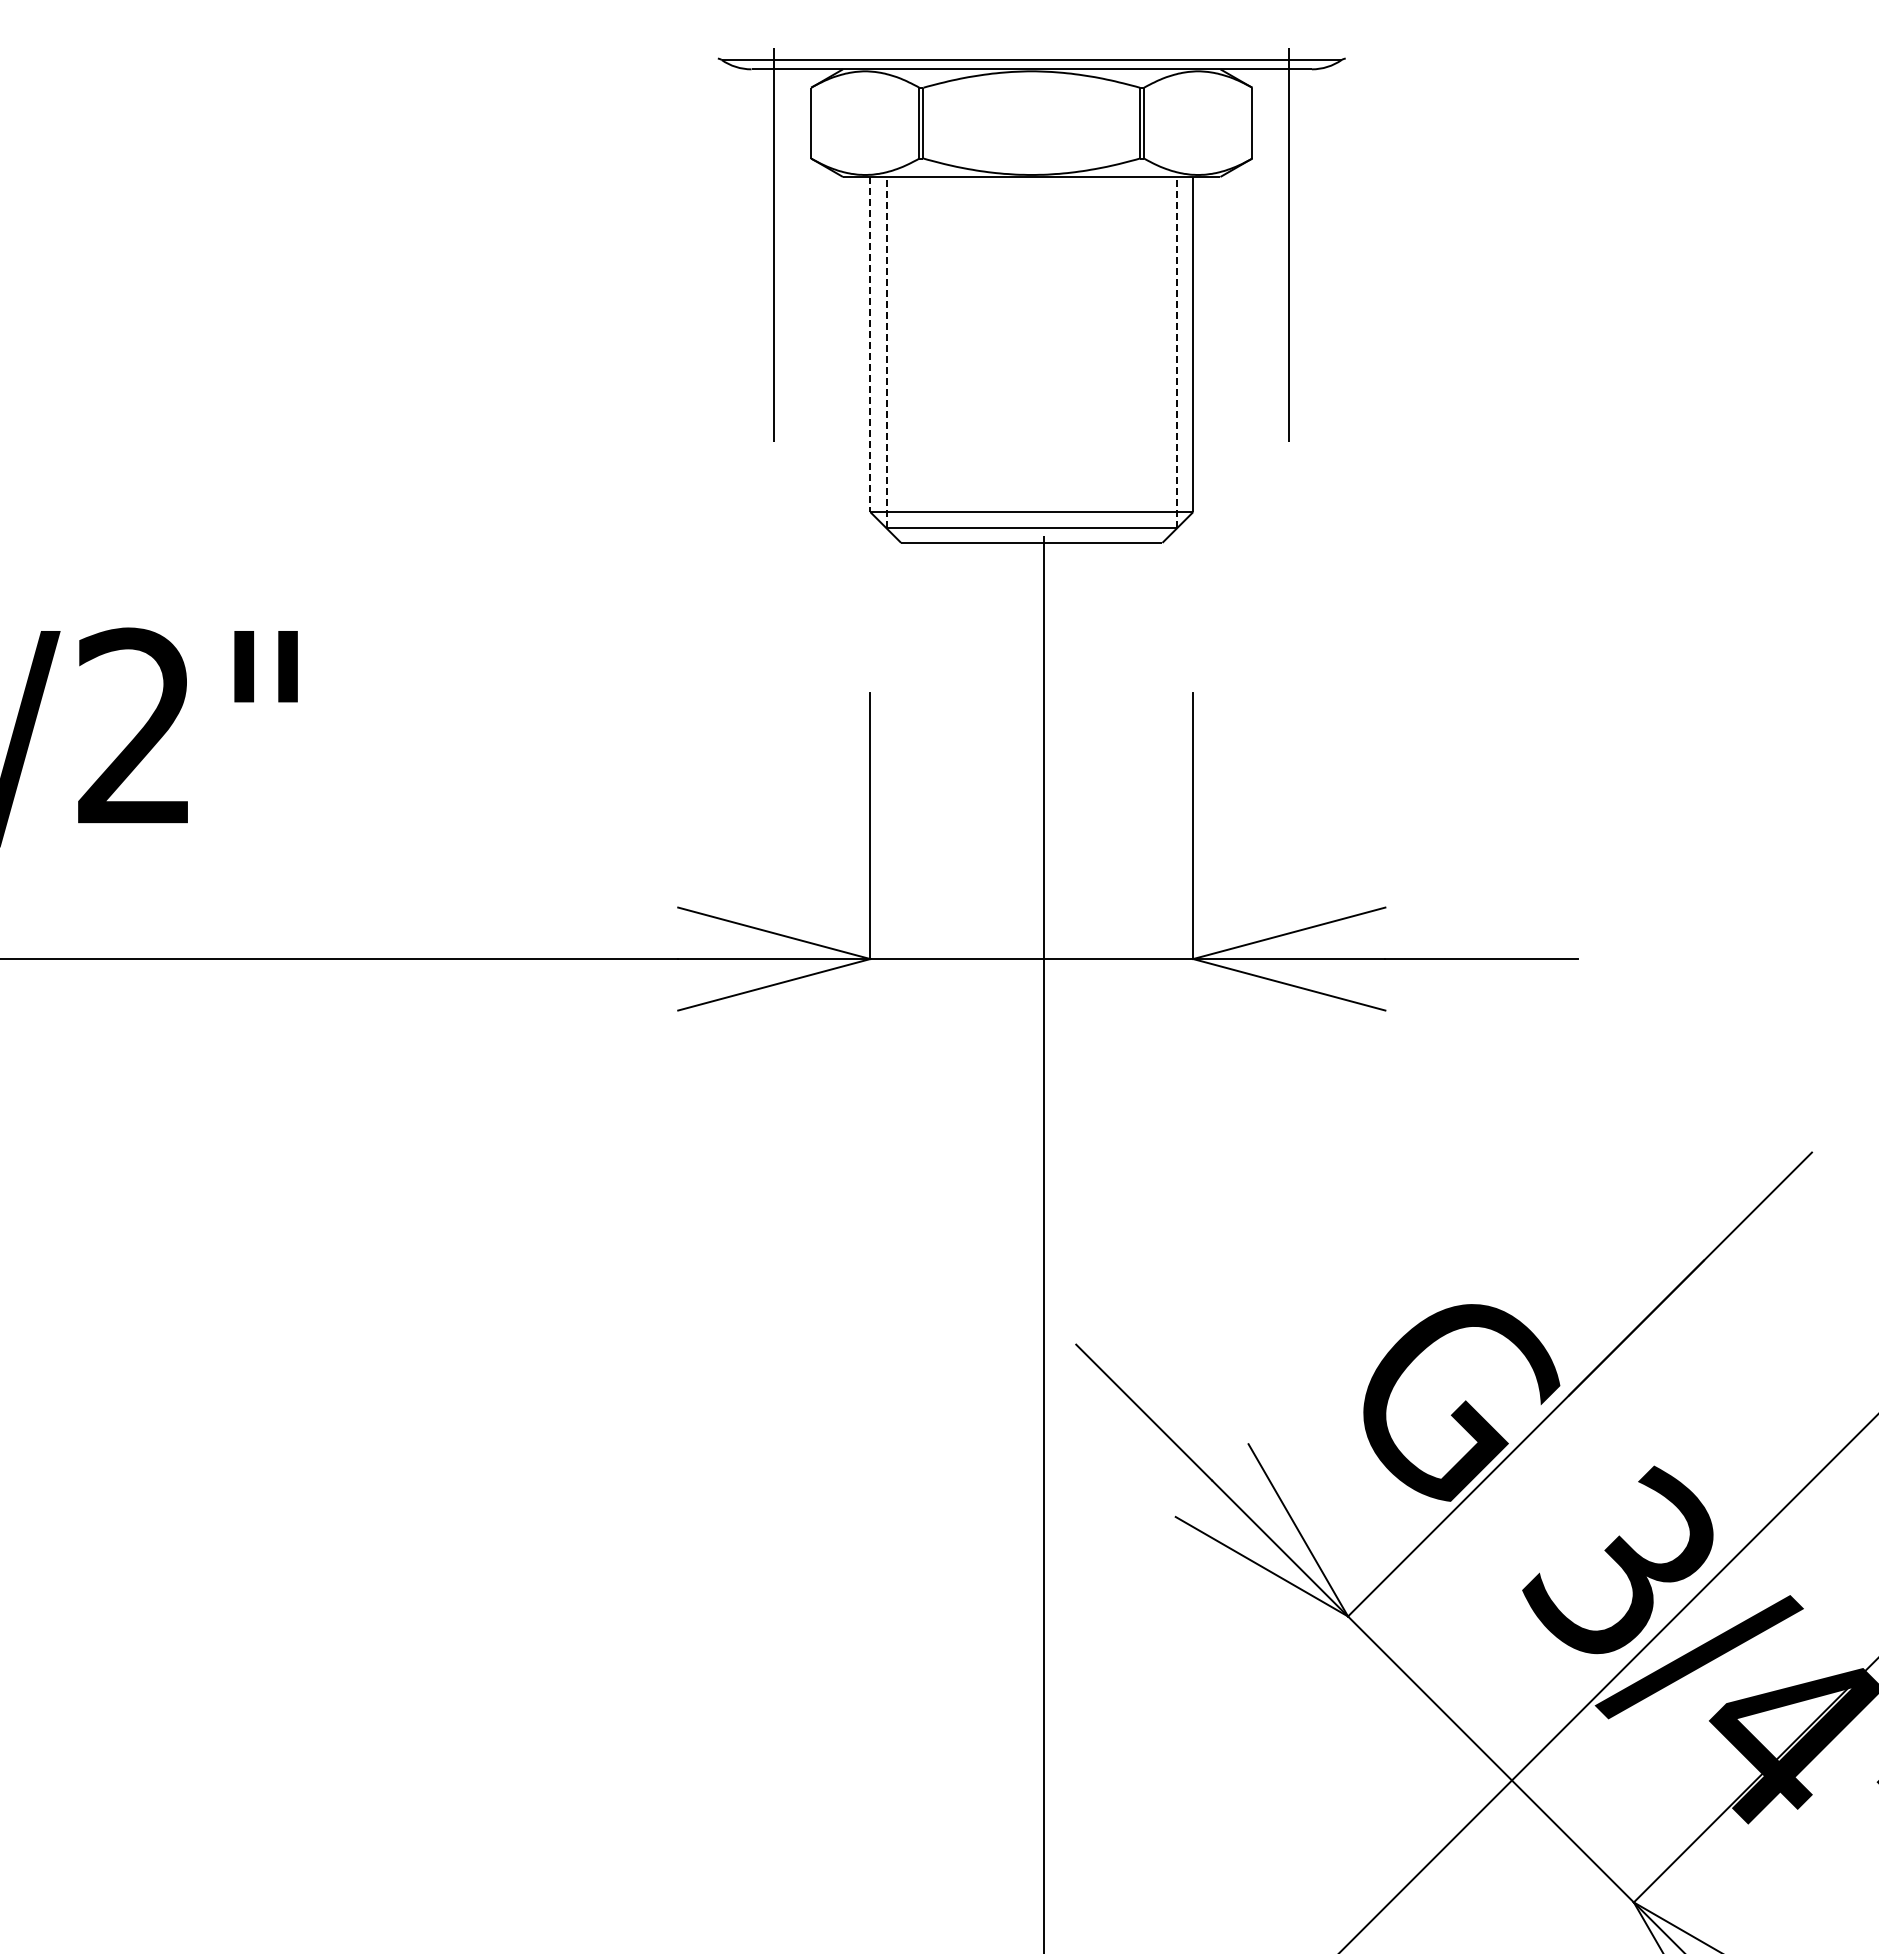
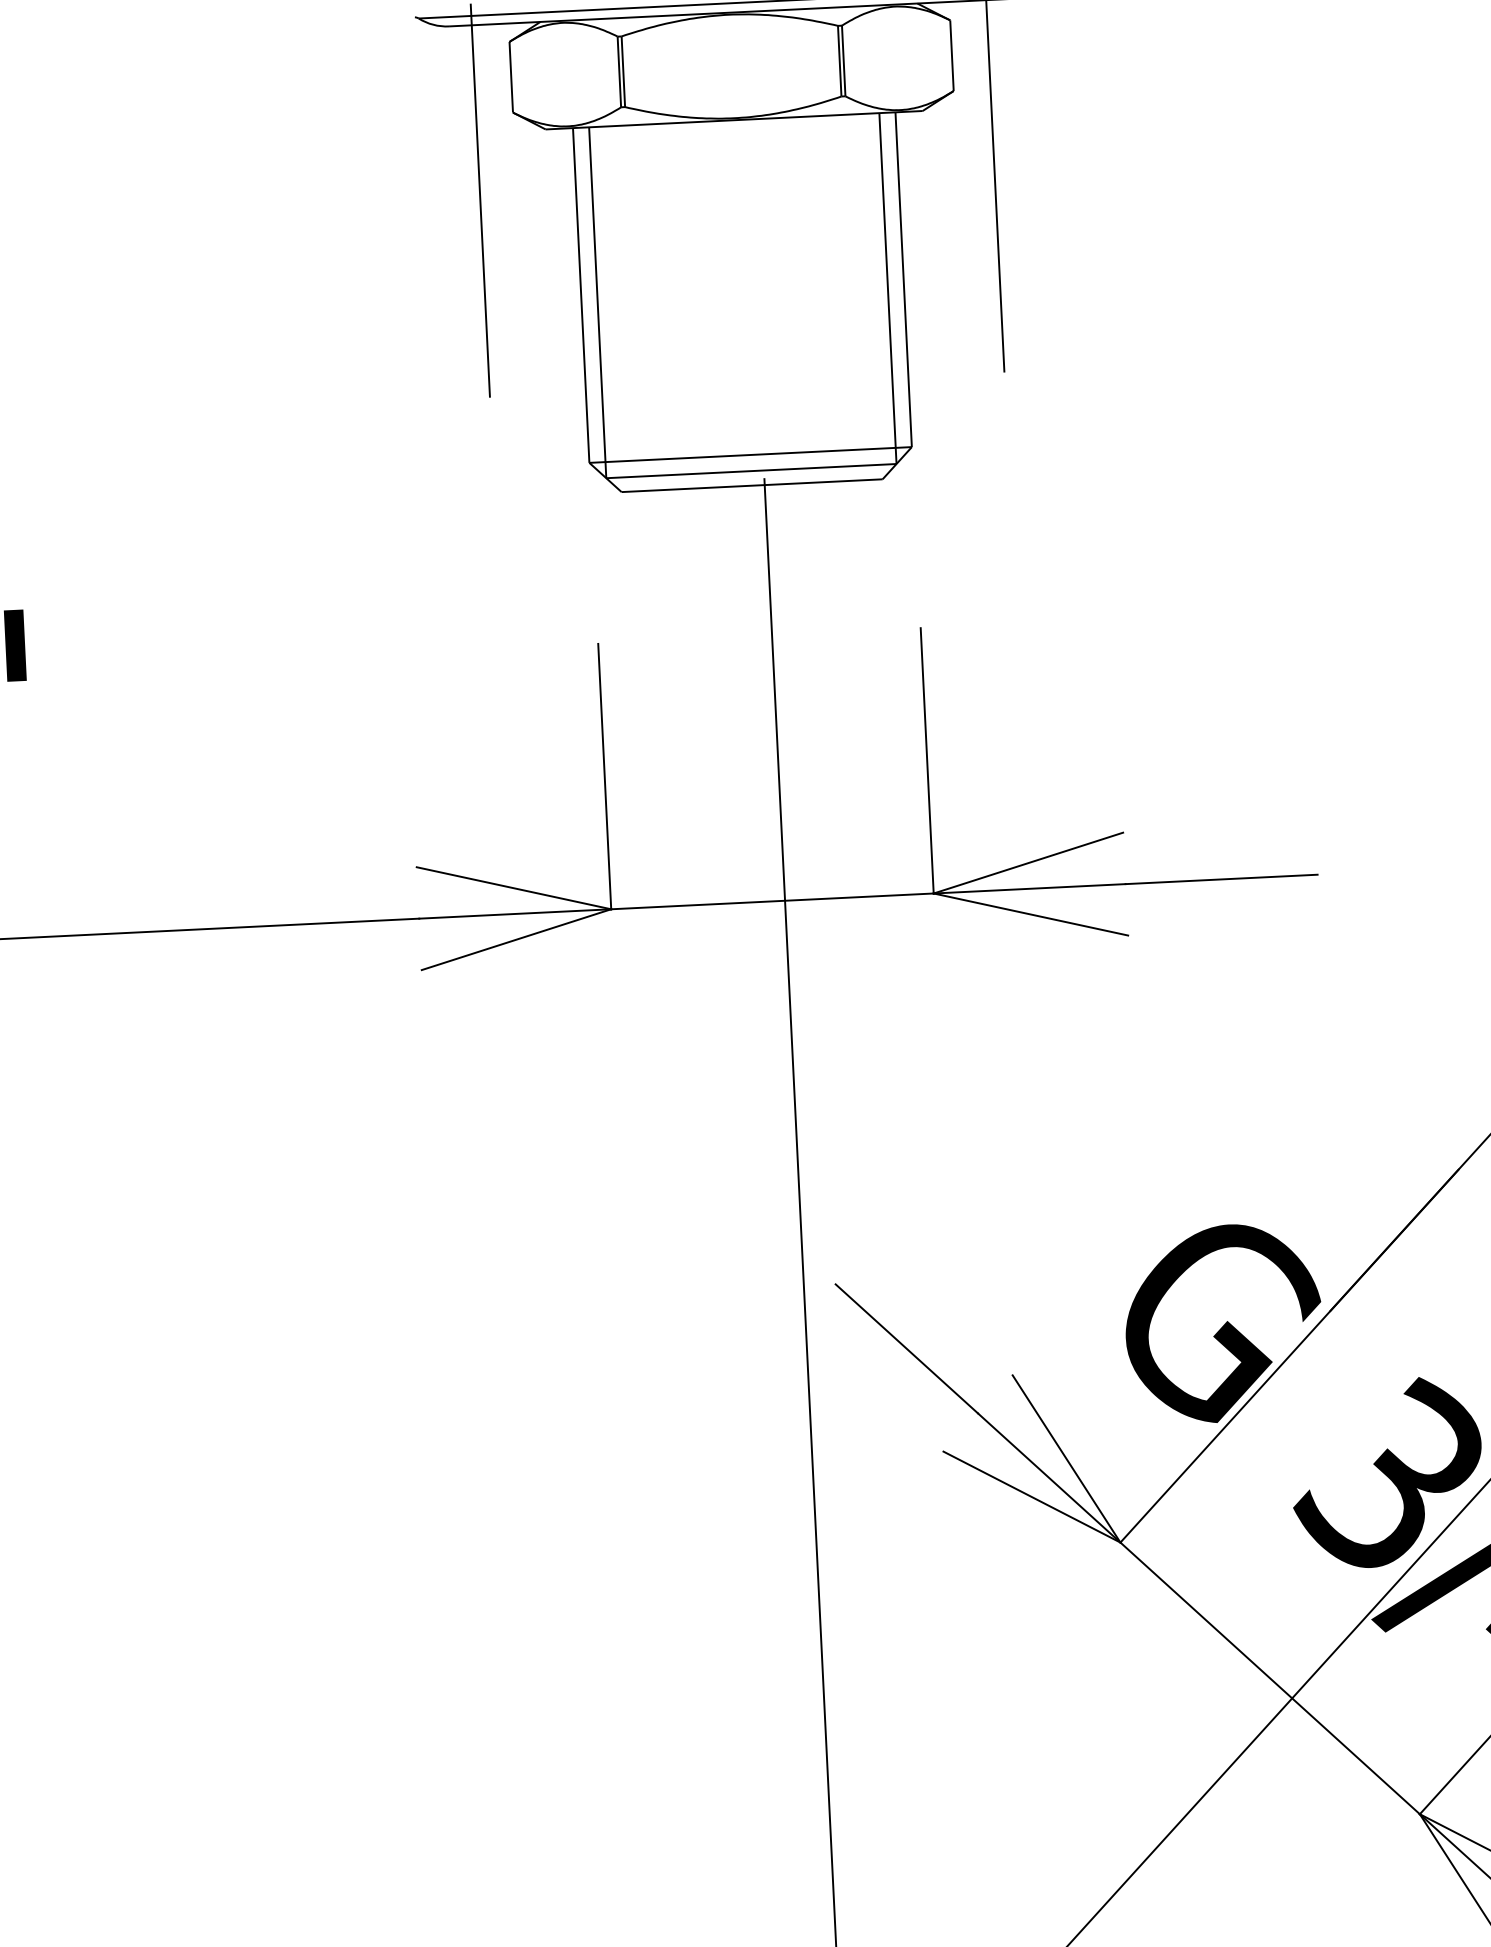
line: (870, 344) -> (581, 295), dashed -> solid
line: (886, 352) -> (597, 302), dashed -> solid
line: (1177, 352) -> (888, 288), dashed -> solid

